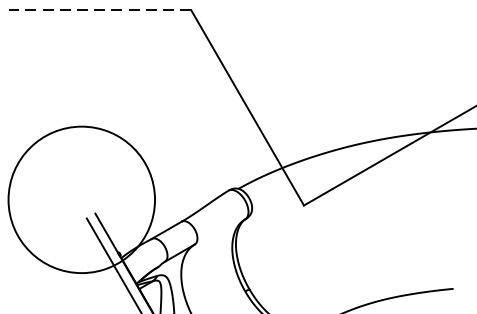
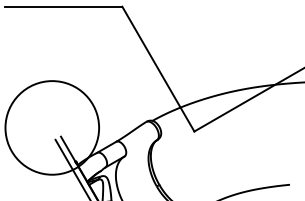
line: (99, 9) -> (63, 6), dashed -> solid

